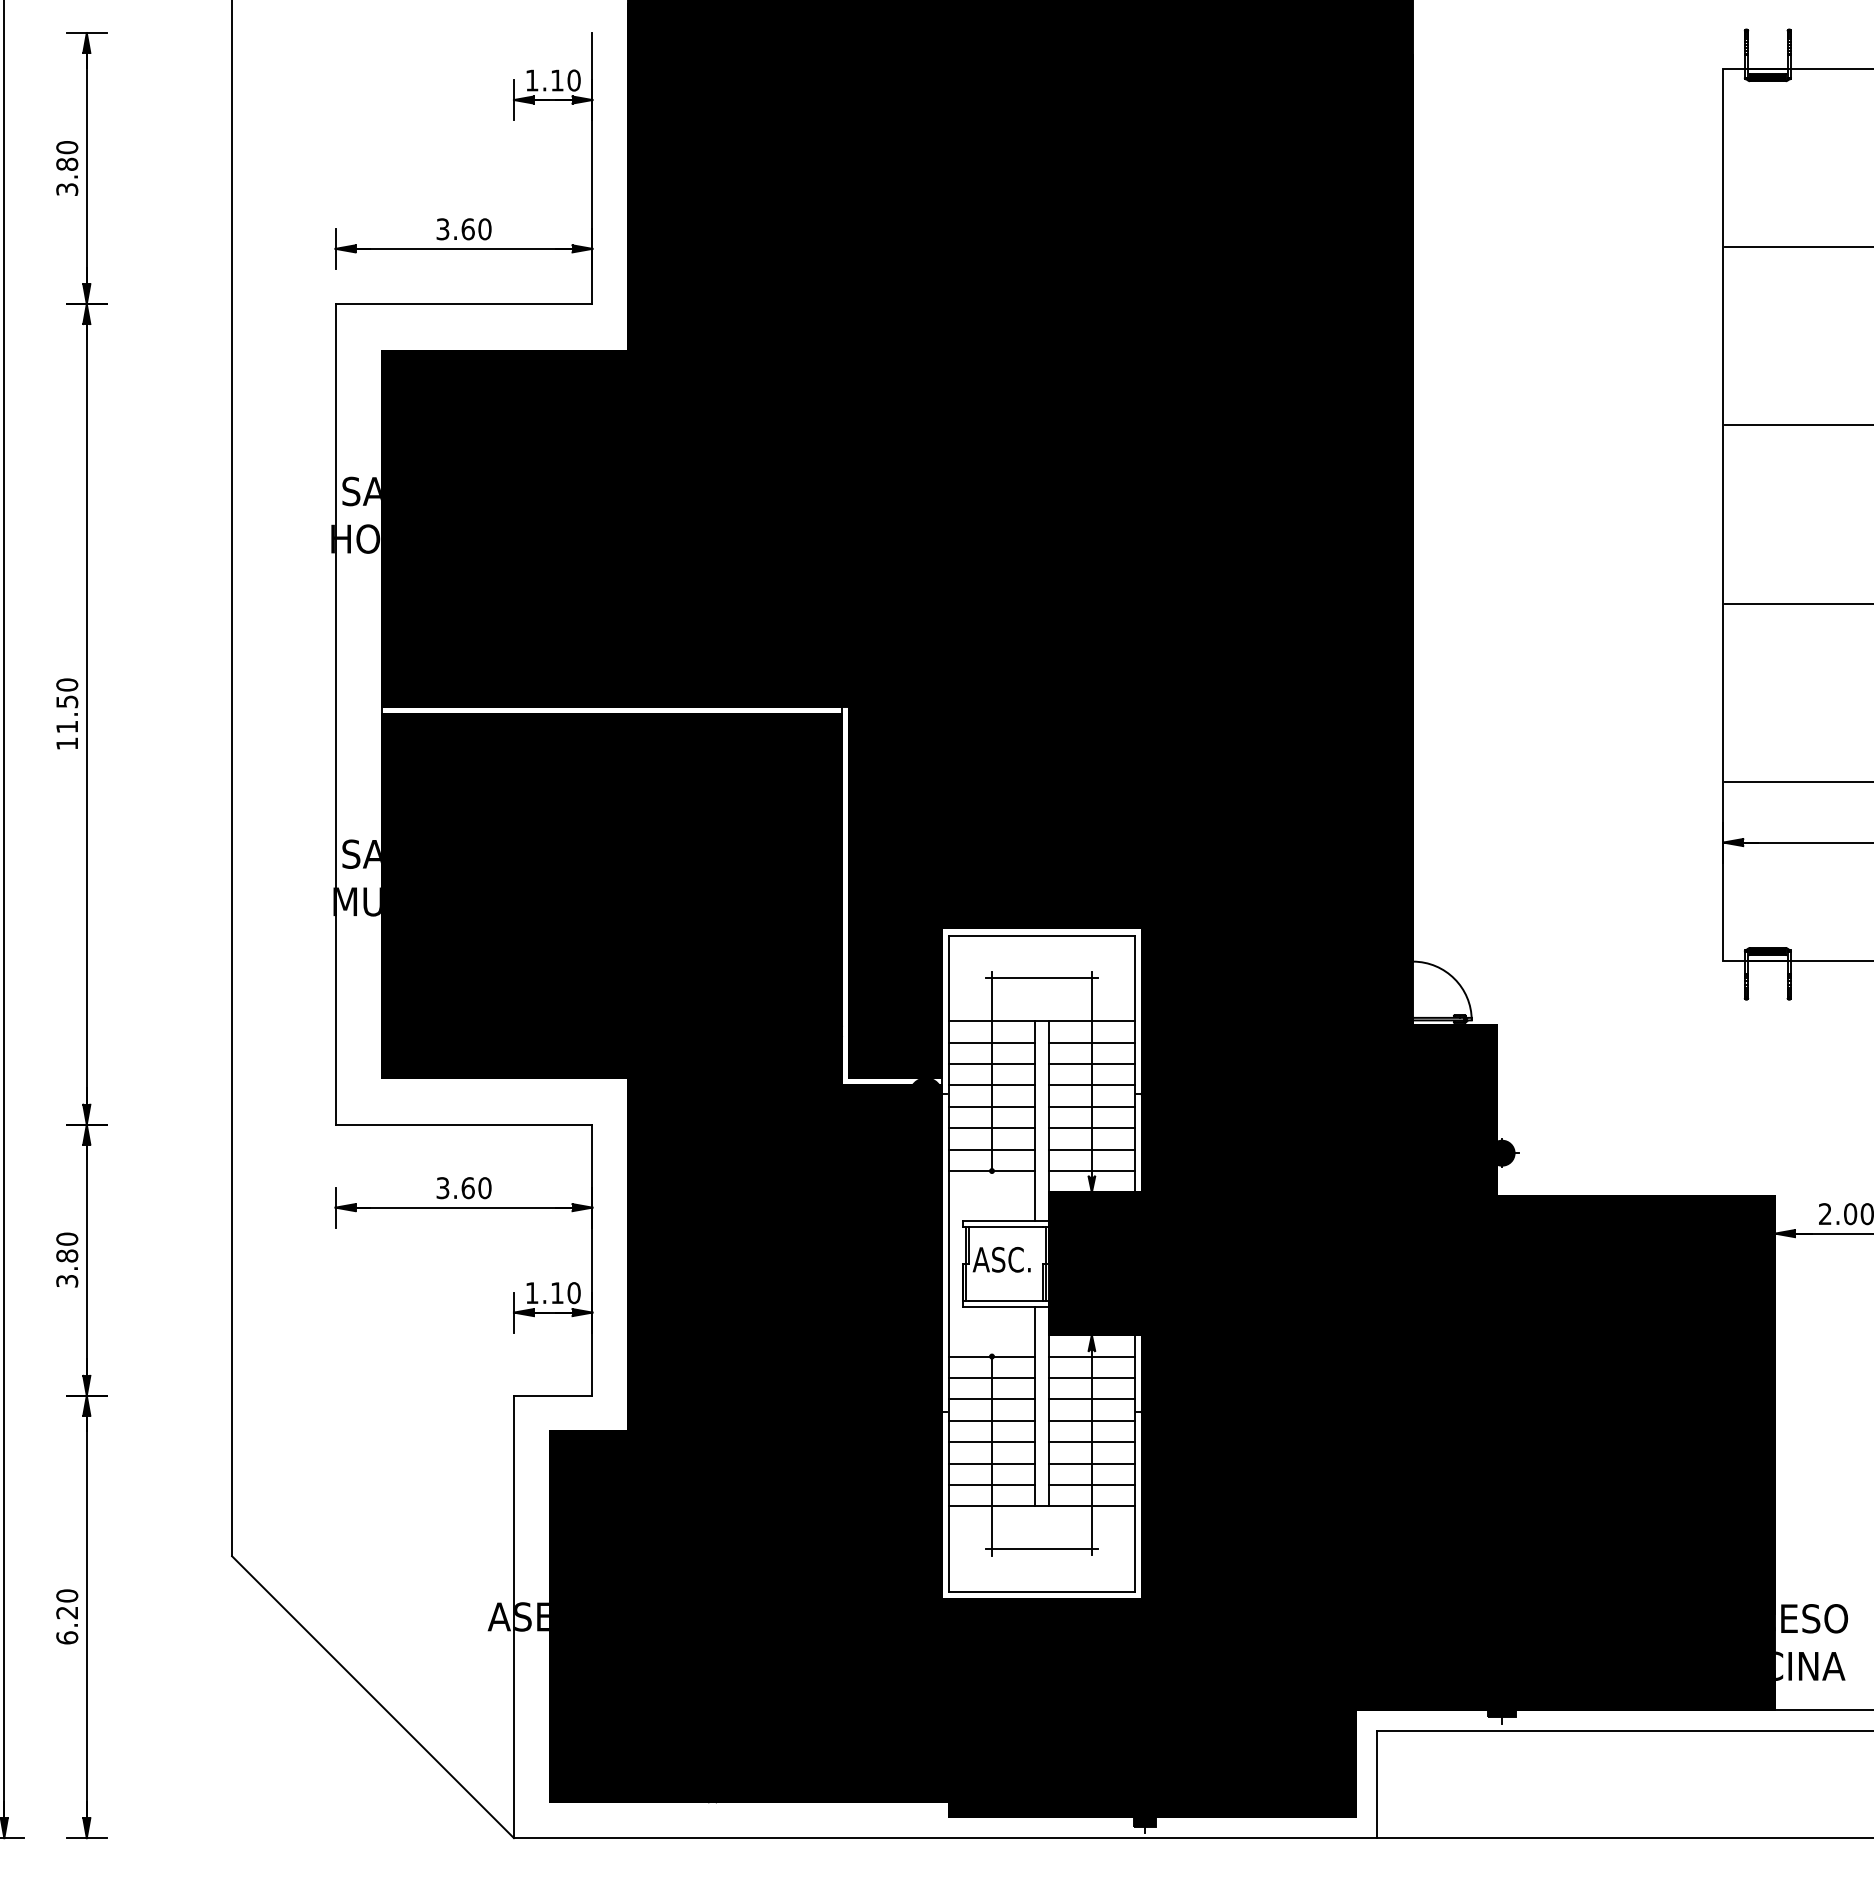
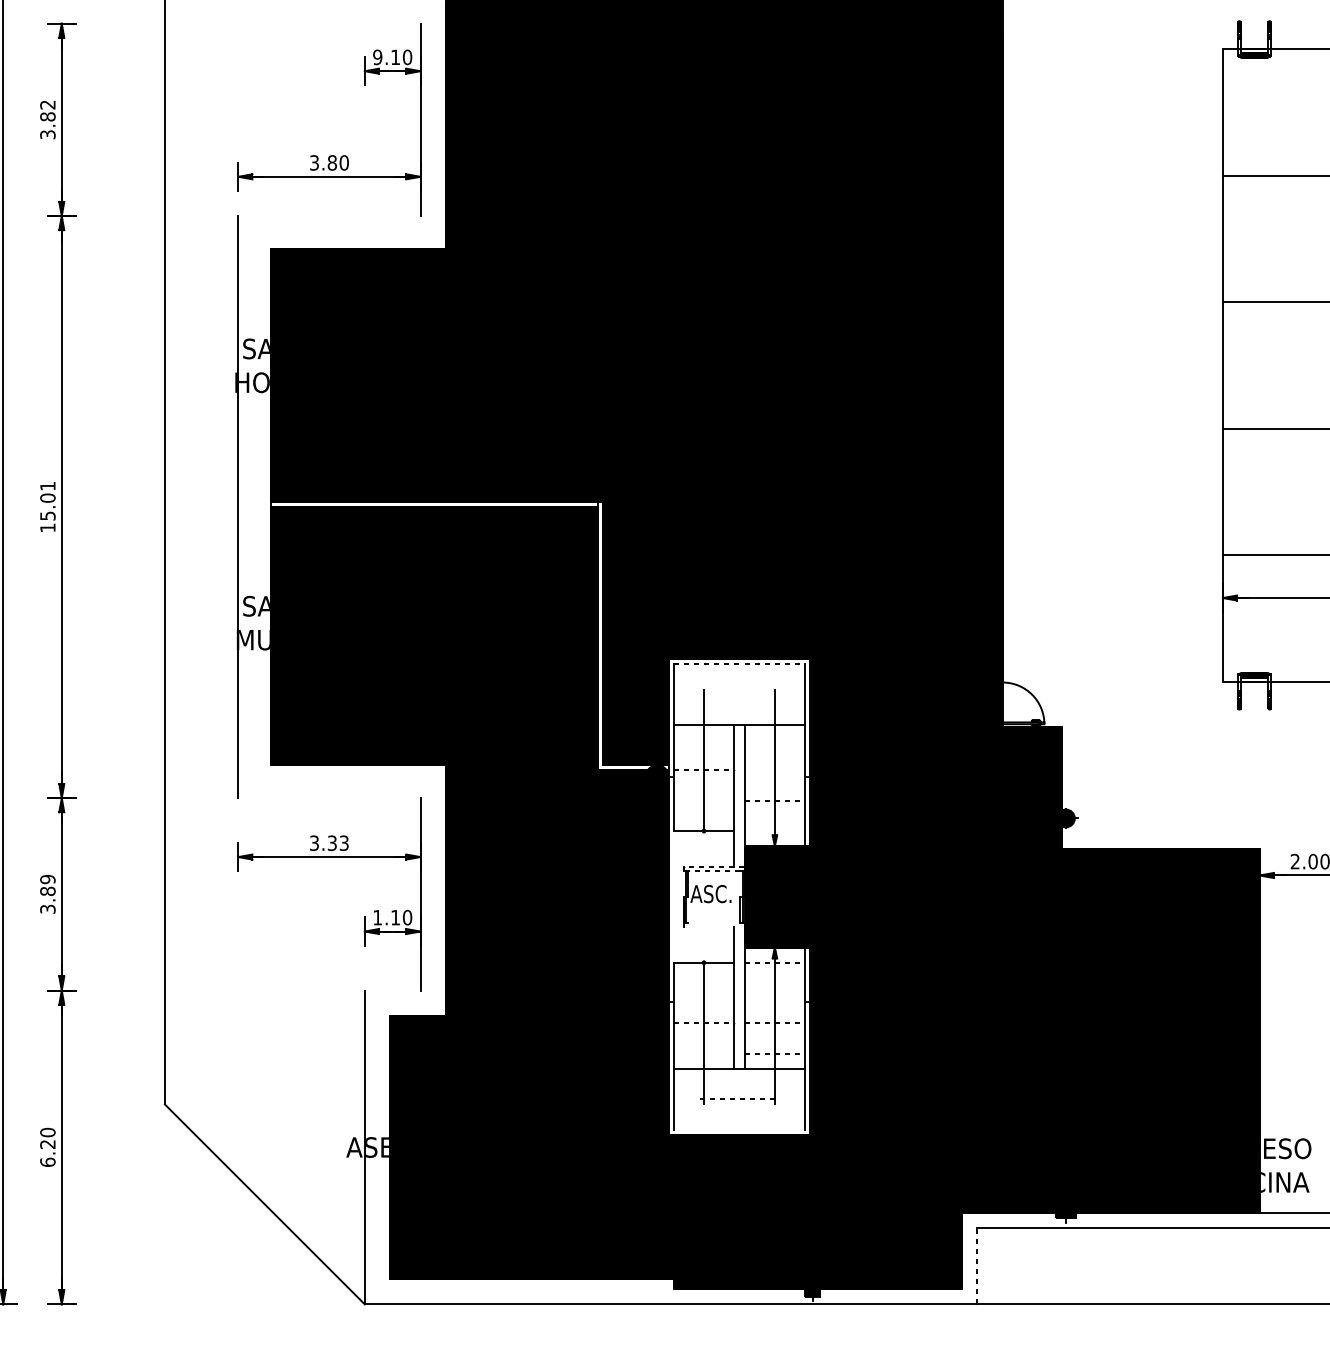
text: (531, 80) -> (377, 57), 1.10 -> 9.10
text: (67, 147) -> (48, 104), 3.80 -> 3.82
text: (467, 229) -> (331, 163), 3.60 -> 3.80
line: (463, 304) -> (329, 216), removed
text: (67, 705) -> (48, 500), 11.50 -> 15.01
line: (1041, 935) -> (739, 663), solid -> dashed
line: (1041, 978) -> (739, 694), removed
line: (991, 1042) -> (703, 739), removed
line: (1091, 1042) -> (774, 739), removed
line: (991, 1064) -> (703, 755), removed
line: (1091, 1064) -> (774, 755), removed
line: (992, 1085) -> (704, 770), solid -> dashed
line: (1091, 1085) -> (774, 770), removed
line: (991, 1106) -> (703, 785), removed
line: (1091, 1106) -> (774, 785), removed
line: (463, 1124) -> (329, 798), removed
line: (991, 1128) -> (703, 800), removed
line: (1091, 1128) -> (774, 800), solid -> dashed
line: (991, 1149) -> (703, 815), removed
line: (1091, 1149) -> (774, 815), removed
line: (1091, 1171) -> (774, 831), removed
text: (476, 1188) -> (338, 843), 3.60 -> 3.33
line: (1006, 1220) -> (714, 866), solid -> dashed
line: (1005, 1226) -> (713, 870), solid -> dashed
text: (67, 1238) -> (48, 878), 3.80 -> 3.89
line: (949, 1263) -> (673, 896), removed
line: (1006, 1300) -> (714, 922), removed
line: (1006, 1306) -> (714, 927), removed
line: (1091, 1356) -> (774, 962), solid -> dashed
line: (991, 1377) -> (703, 977), removed
line: (1091, 1377) -> (774, 977), removed
line: (552, 1395) -> (392, 990), removed
line: (991, 1399) -> (703, 993), removed
line: (1091, 1399) -> (774, 993), removed
line: (991, 1420) -> (703, 1008), removed
line: (1091, 1420) -> (774, 1008), removed
line: (992, 1442) -> (704, 1023), solid -> dashed
line: (1091, 1442) -> (774, 1023), solid -> dashed
line: (991, 1463) -> (703, 1038), removed
line: (1091, 1463) -> (774, 1038), removed
line: (991, 1484) -> (703, 1053), removed
line: (1091, 1484) -> (774, 1053), solid -> dashed
line: (1042, 1549) -> (739, 1099), solid -> dashed
line: (1041, 1591) -> (739, 1129), removed
line: (1377, 1784) -> (977, 1266), solid -> dashed

